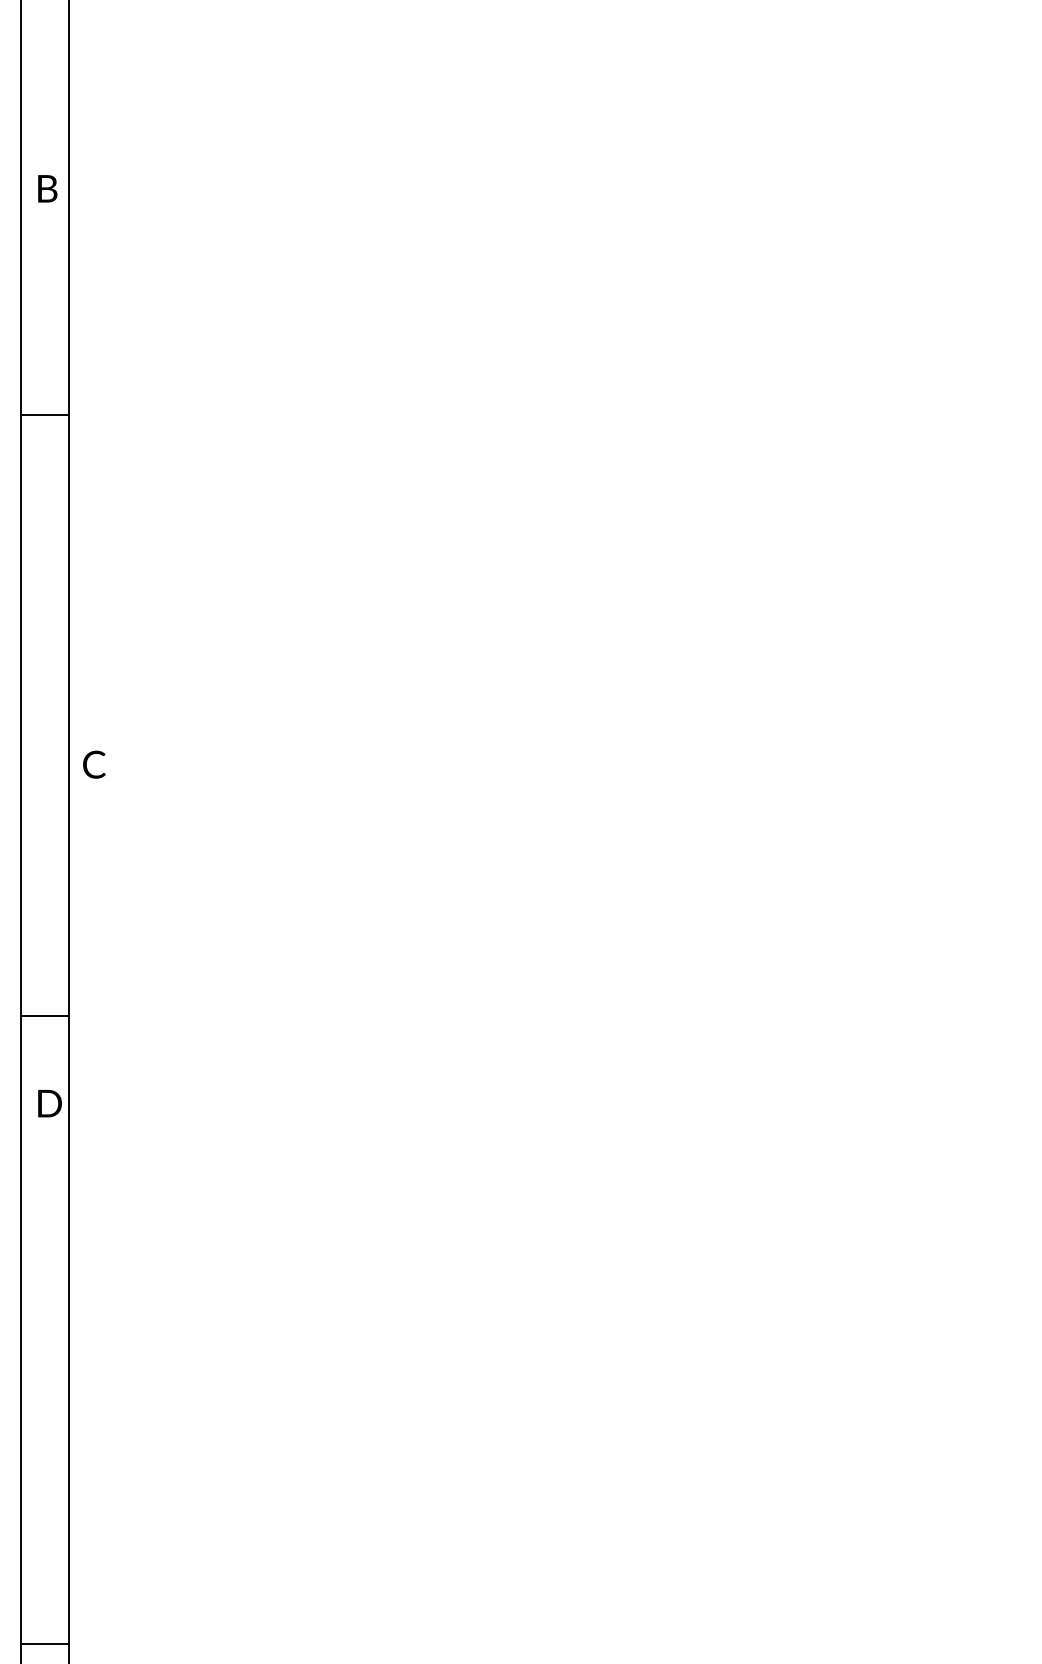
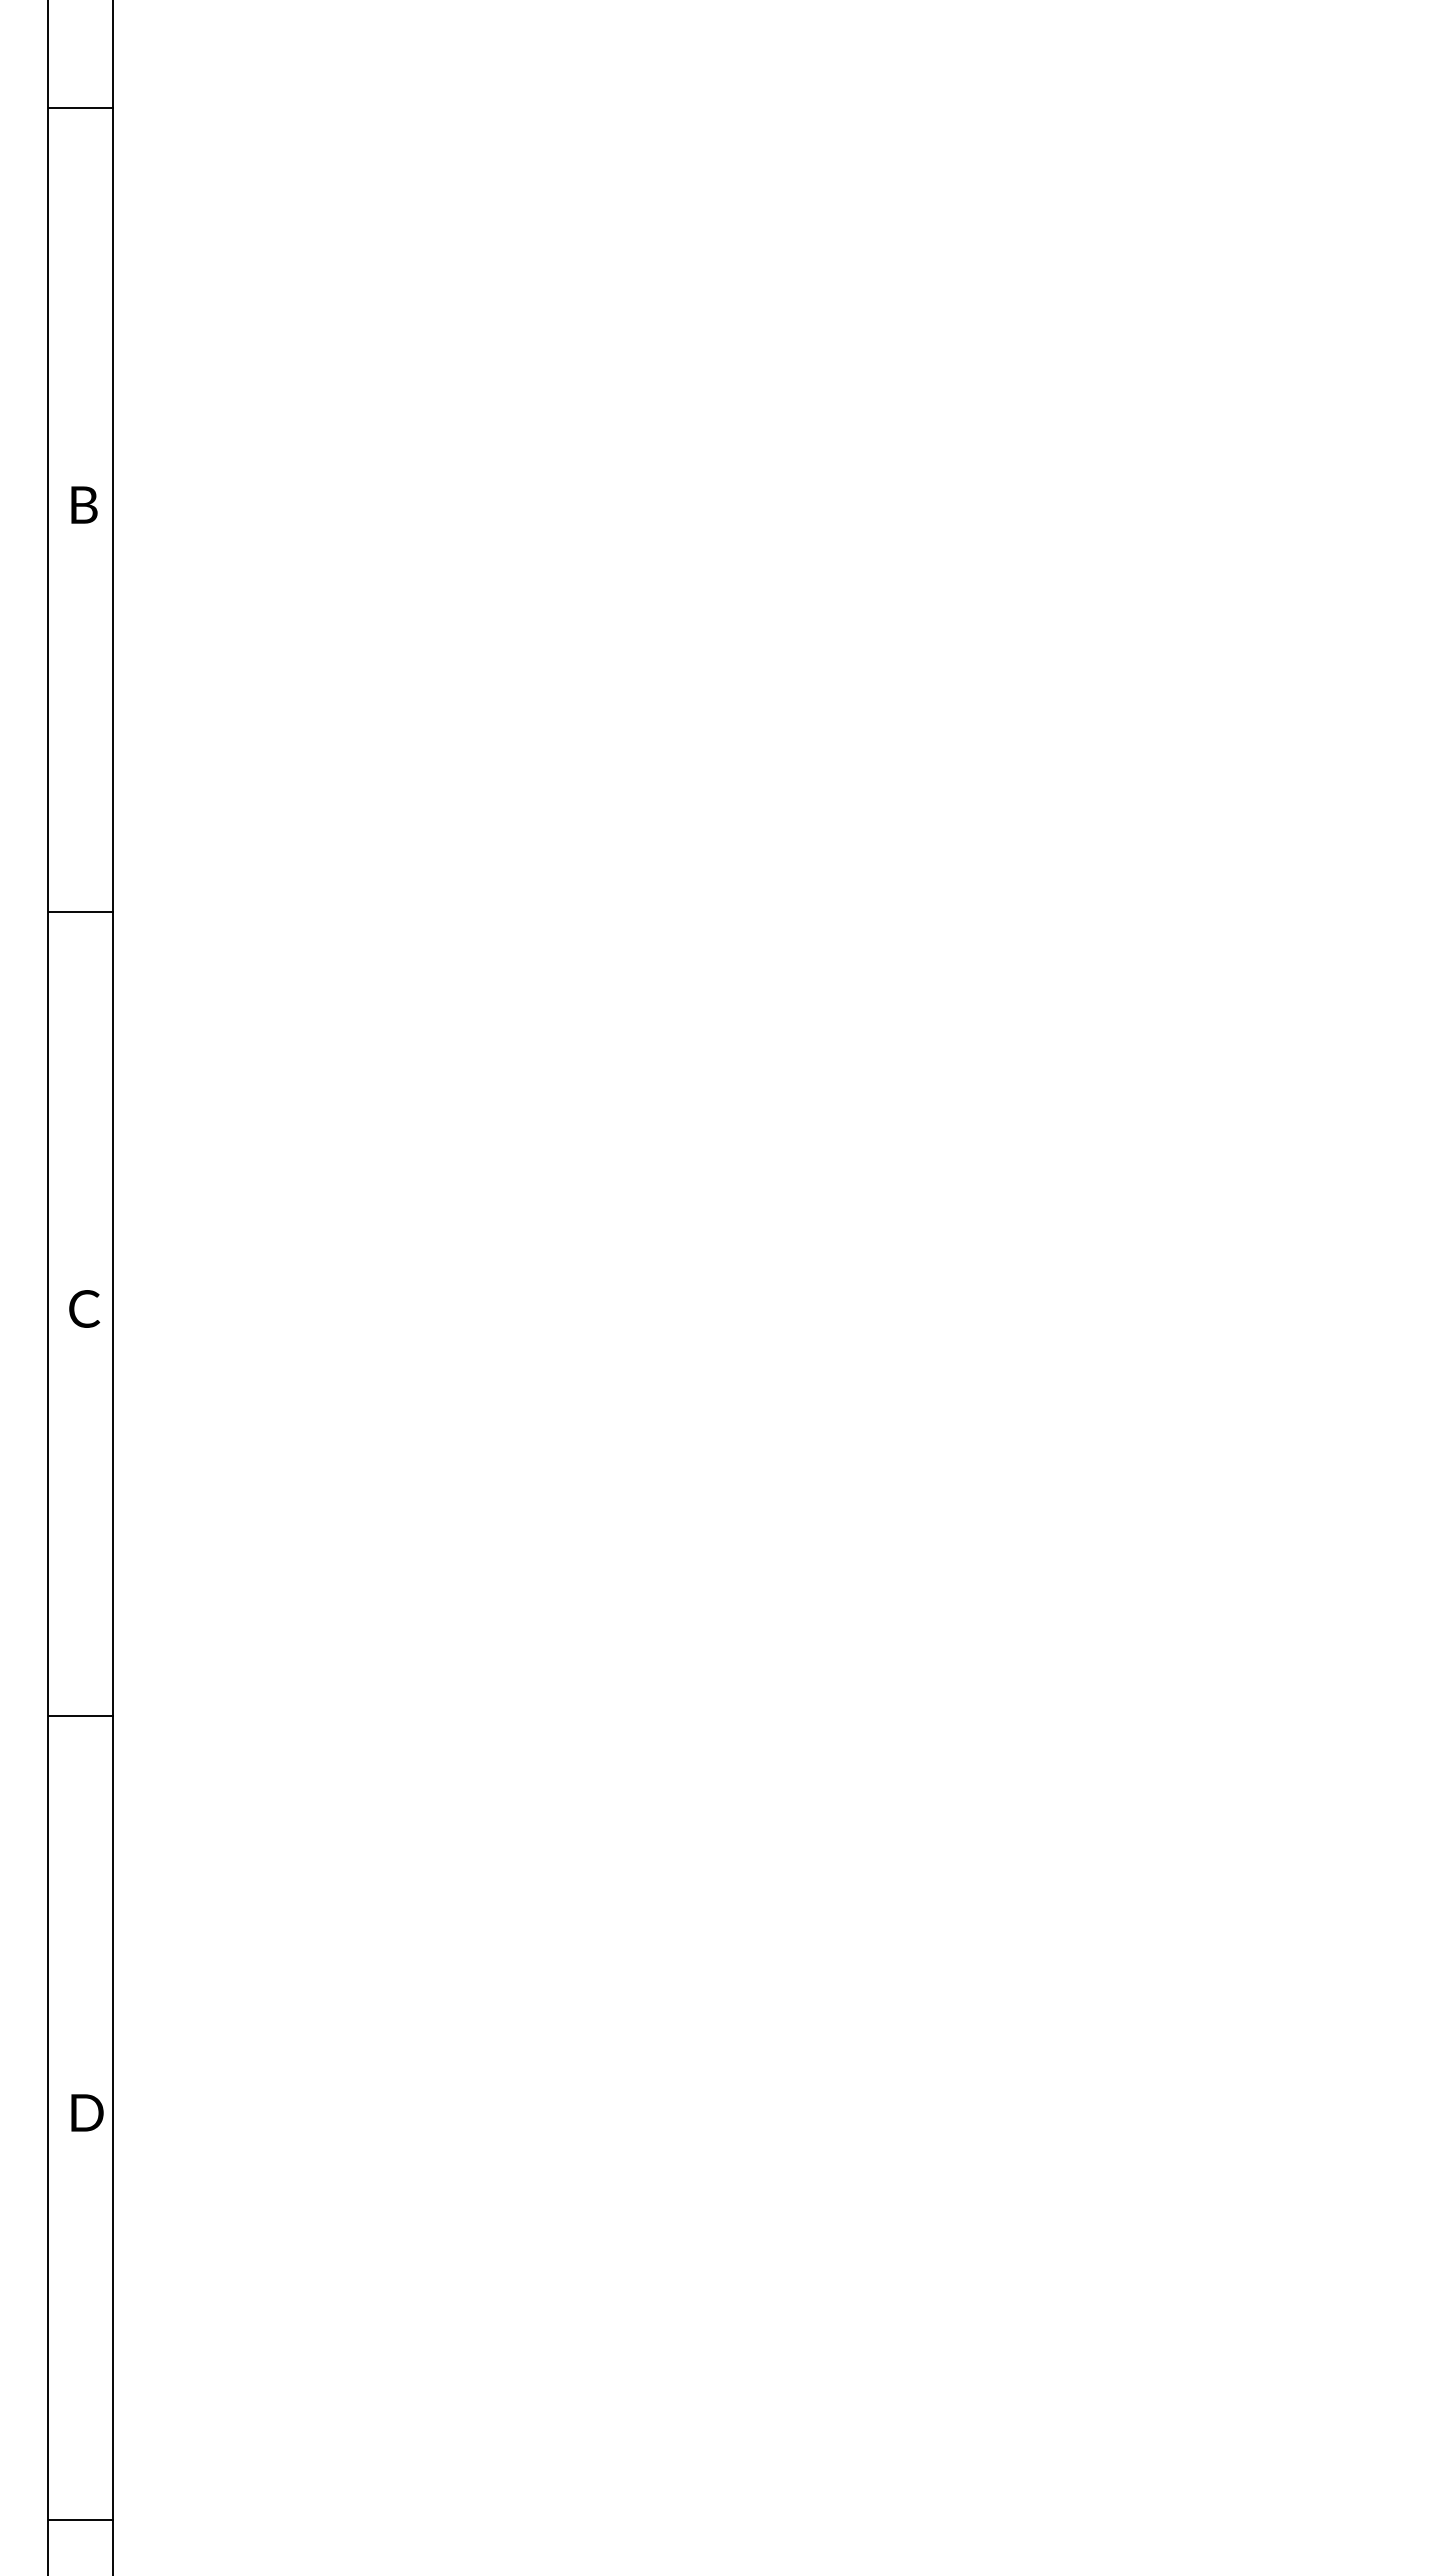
text: (47, 188) -> (84, 504), moved
line: (44, 415) -> (80, 911), moved
text: (94, 764) -> (84, 1308), moved
line: (44, 1016) -> (80, 1715), moved
text: (50, 1103) -> (87, 2112), moved

